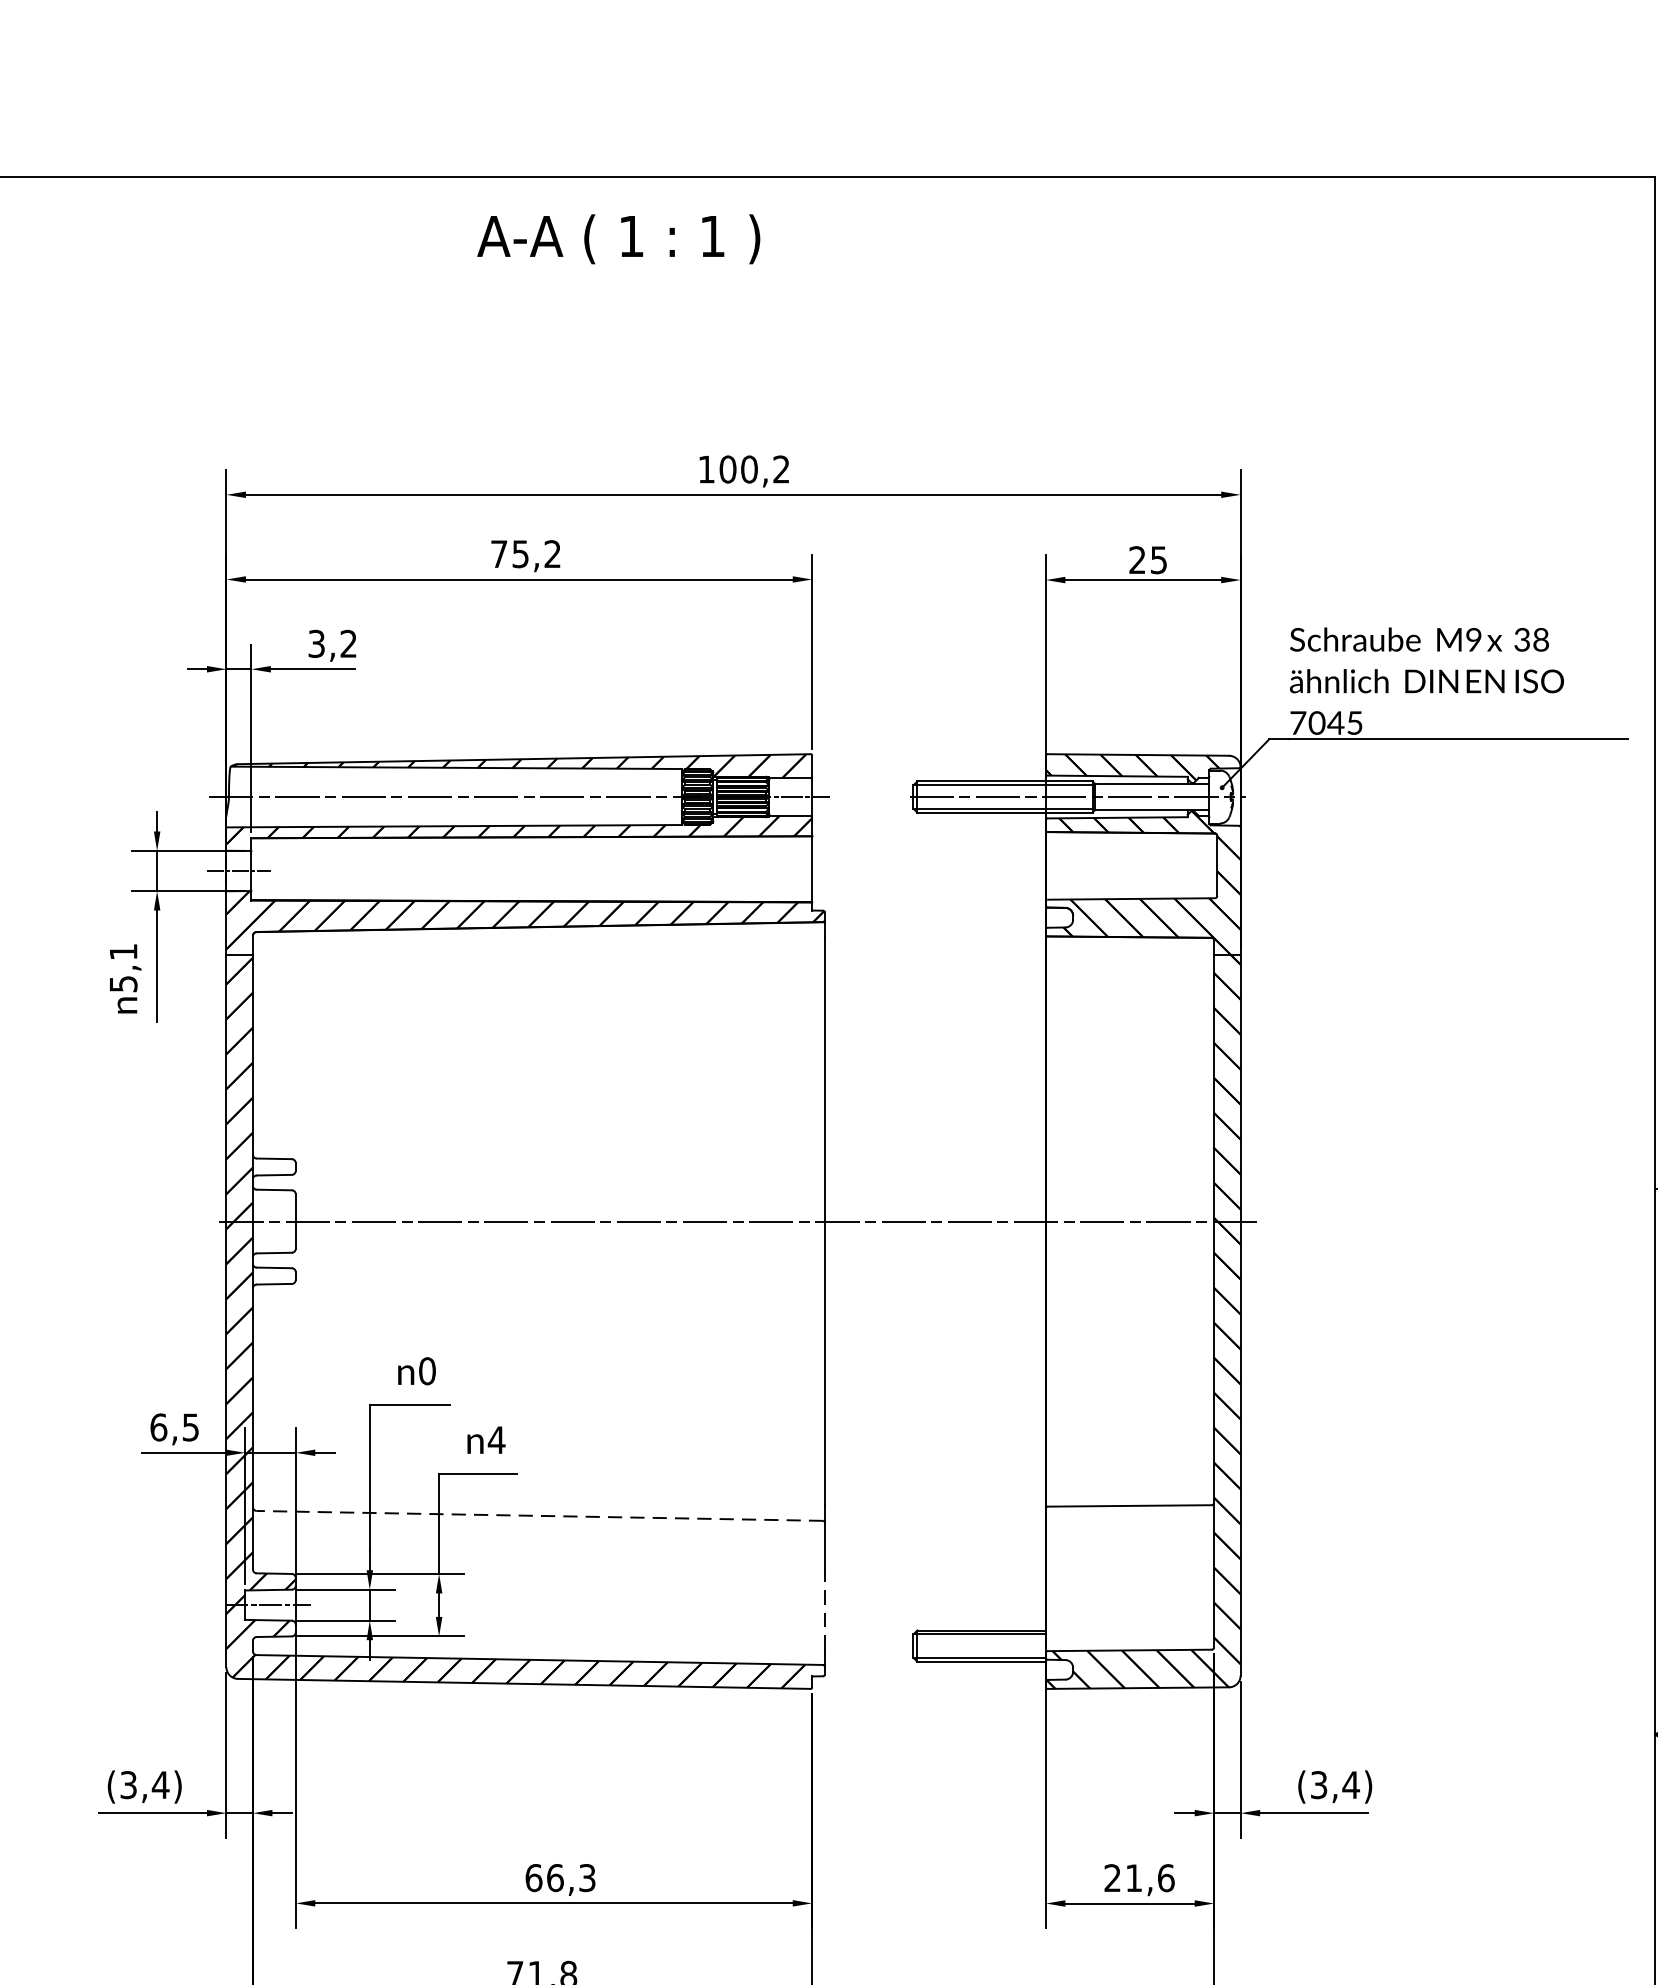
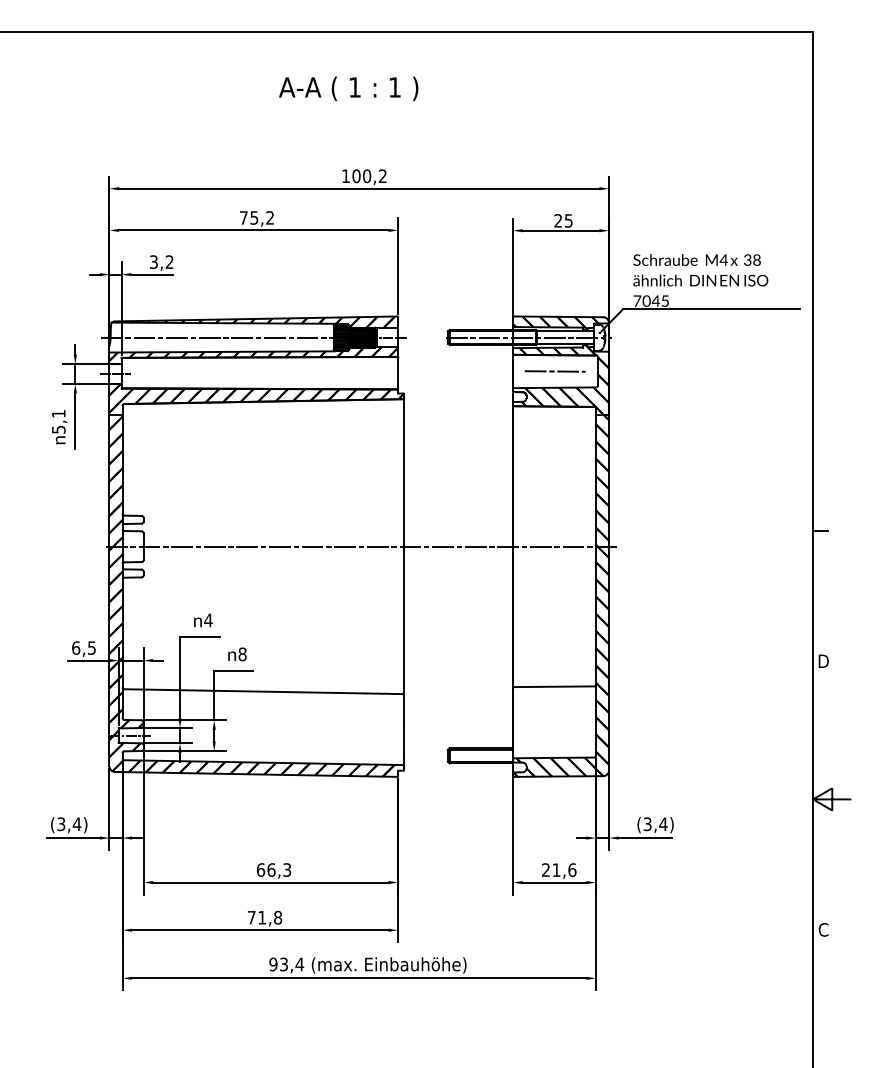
text: (618, 238) -> (348, 88), moved
text: (1473, 638) -> (723, 259), M9 -> M4
line: (1129, 865) -> (554, 371), added
text: (427, 1371) -> (208, 620), 0 -> 4
text: (496, 1440) -> (242, 654), 4 -> 8
line: (539, 1515) -> (263, 691), dashed -> solid
line: (825, 1610) -> (404, 738), dashed -> solid

